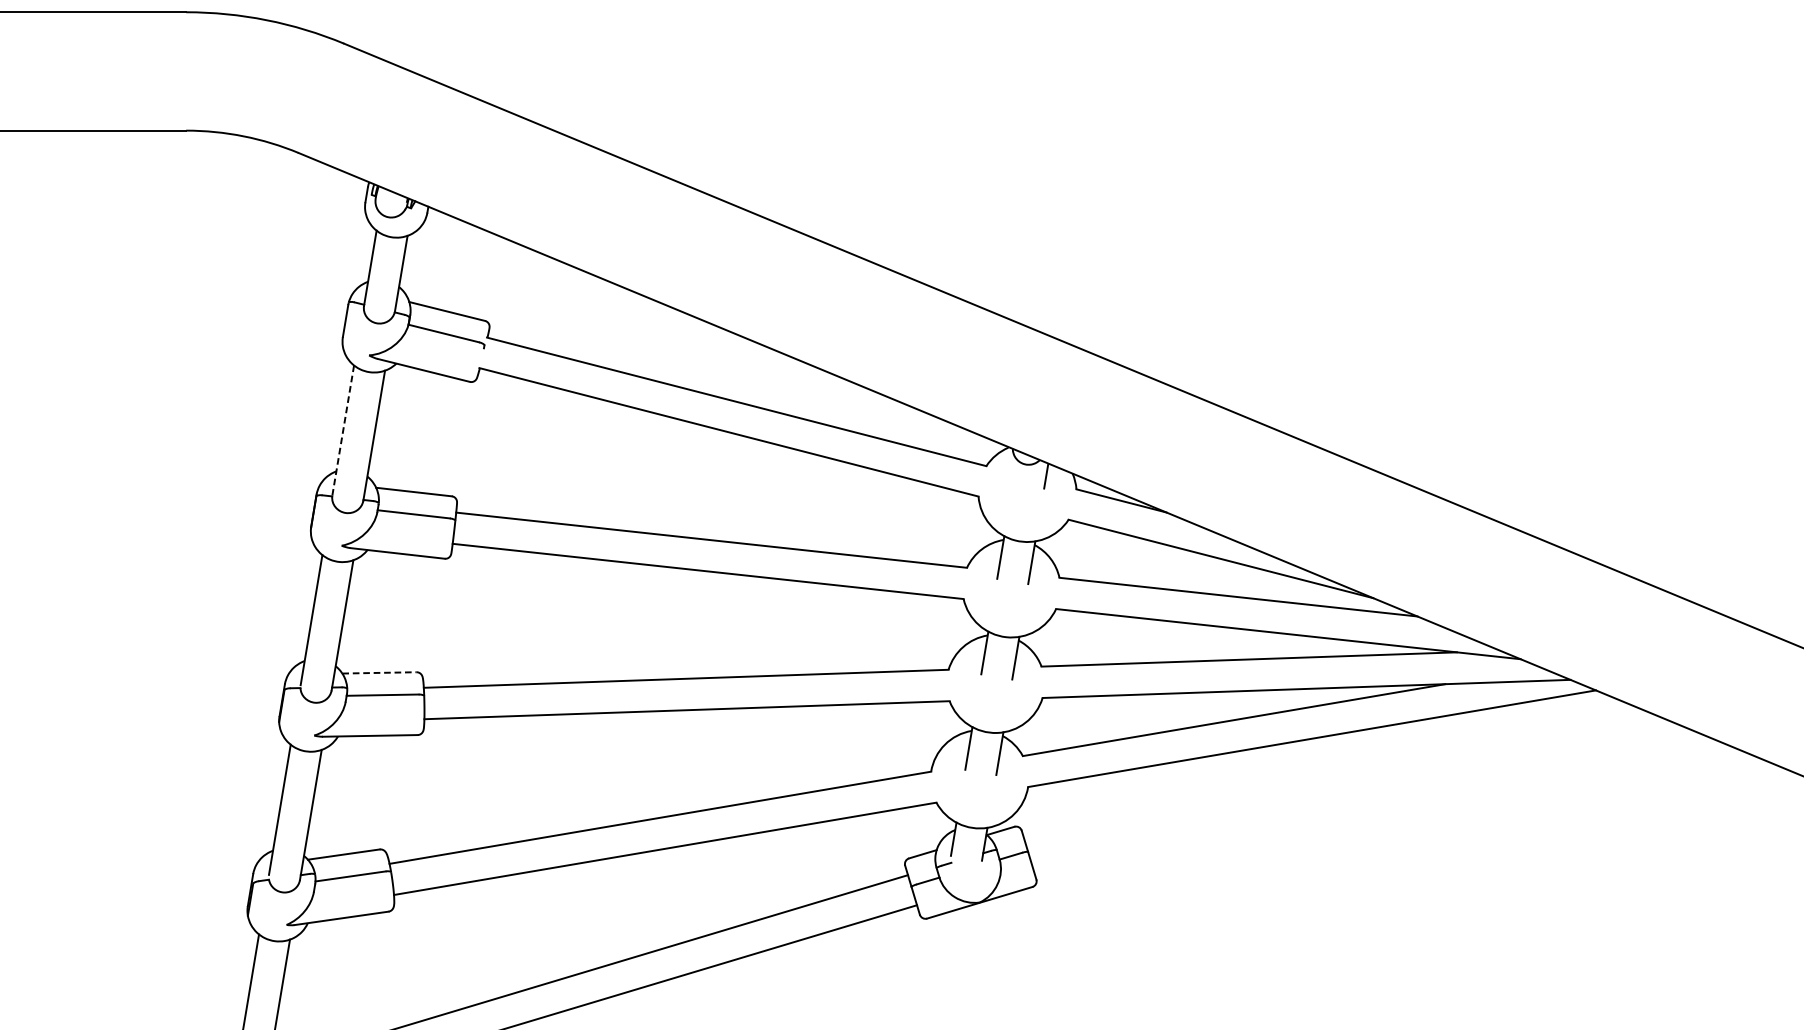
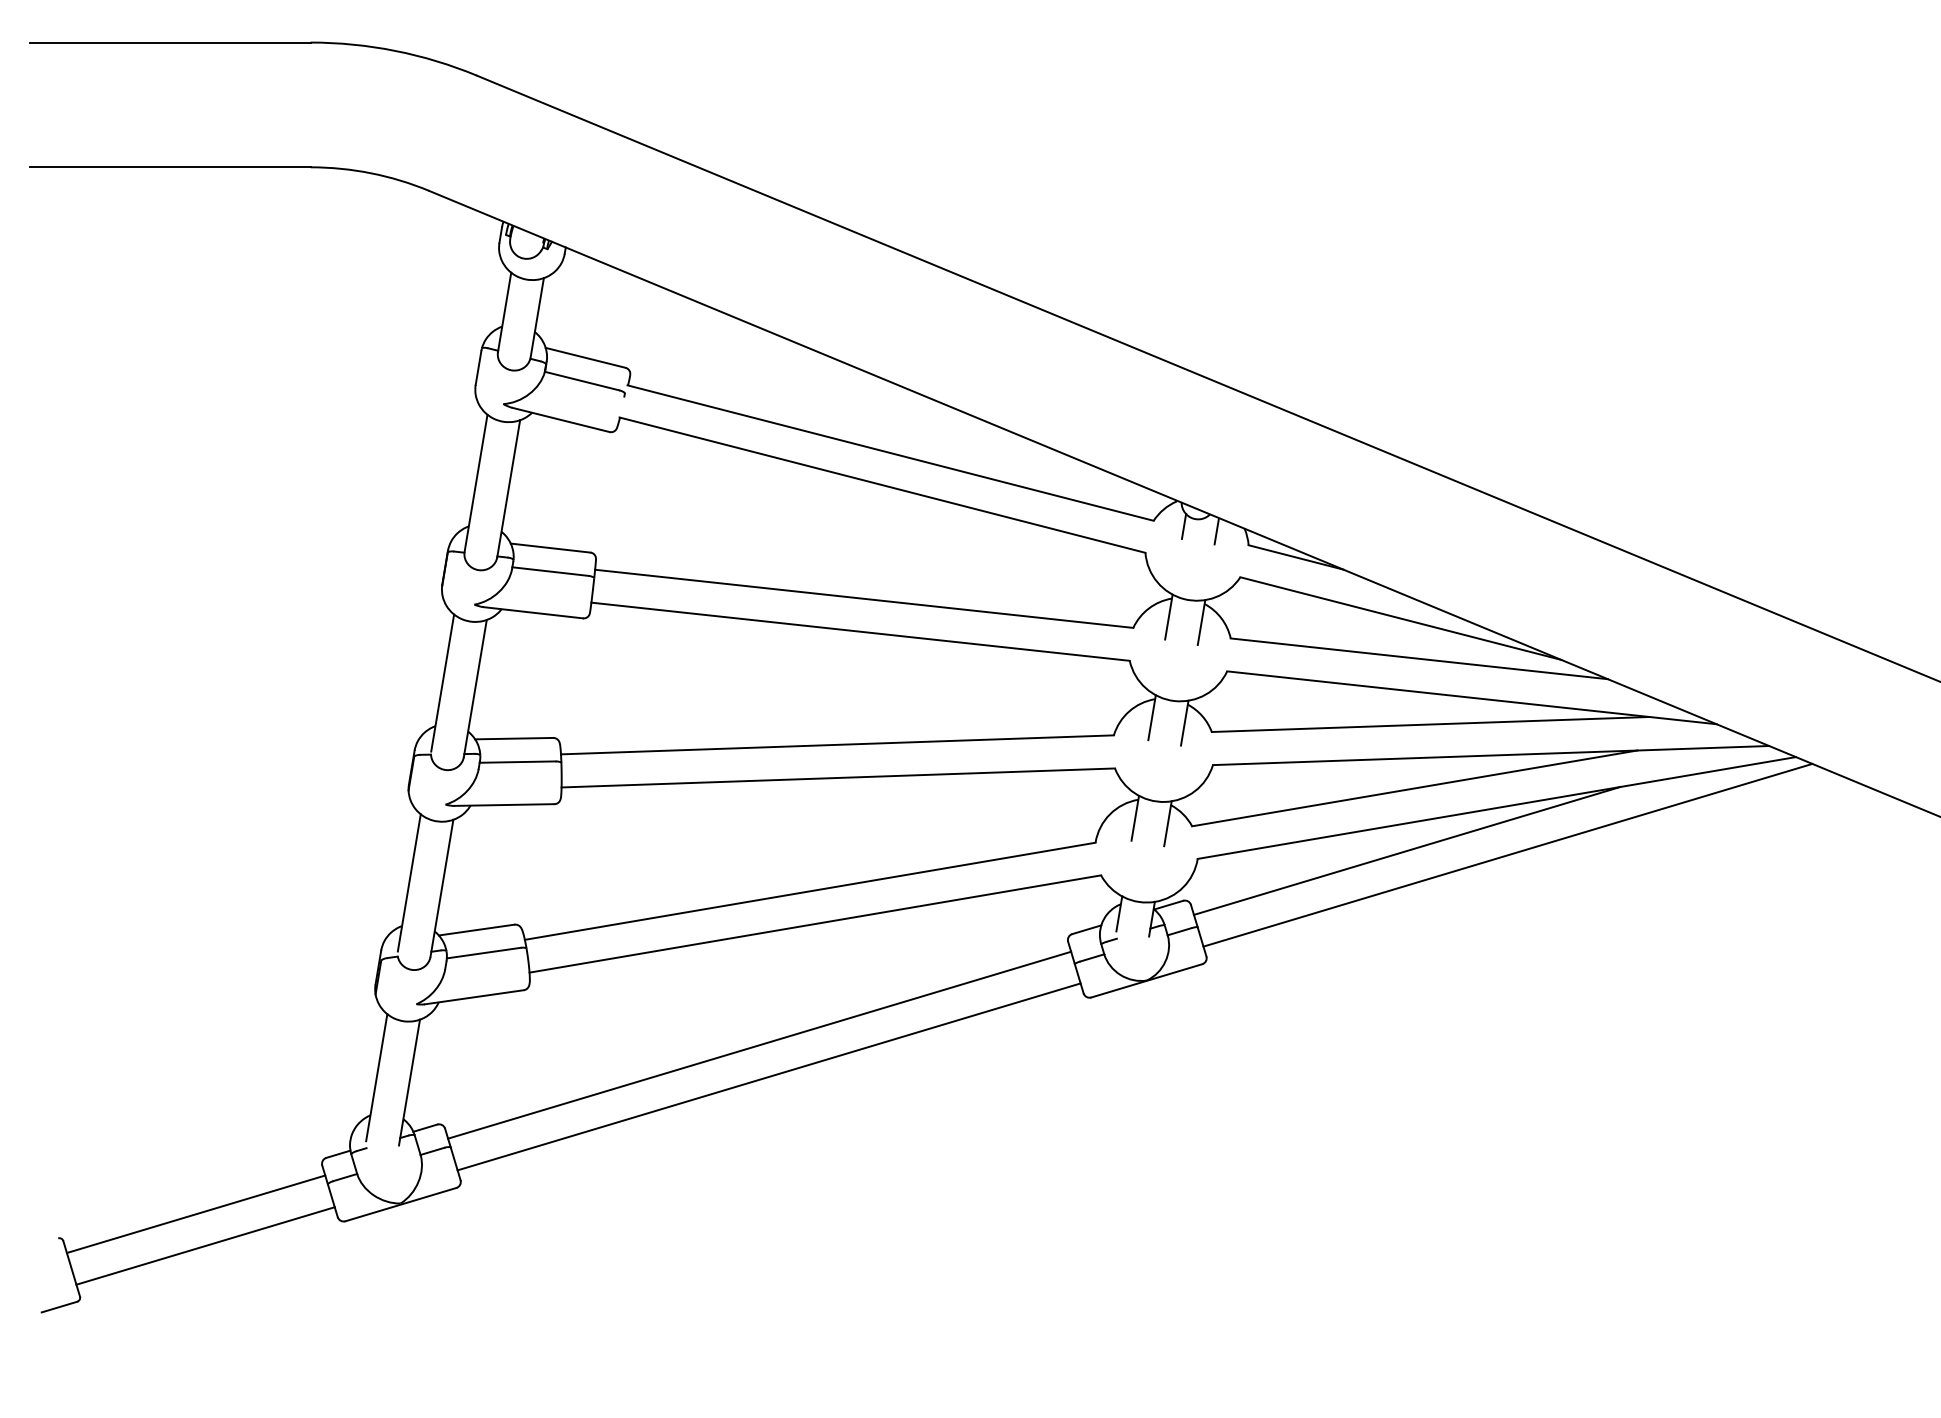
line: (343, 429) -> (476, 482), dashed -> solid
line: (1014, 471) -> (1183, 526), added
line: (379, 672) -> (514, 738), dashed -> solid
line: (1226, 779) -> (1406, 850), added
line: (1322, 782) -> (1507, 854), added

